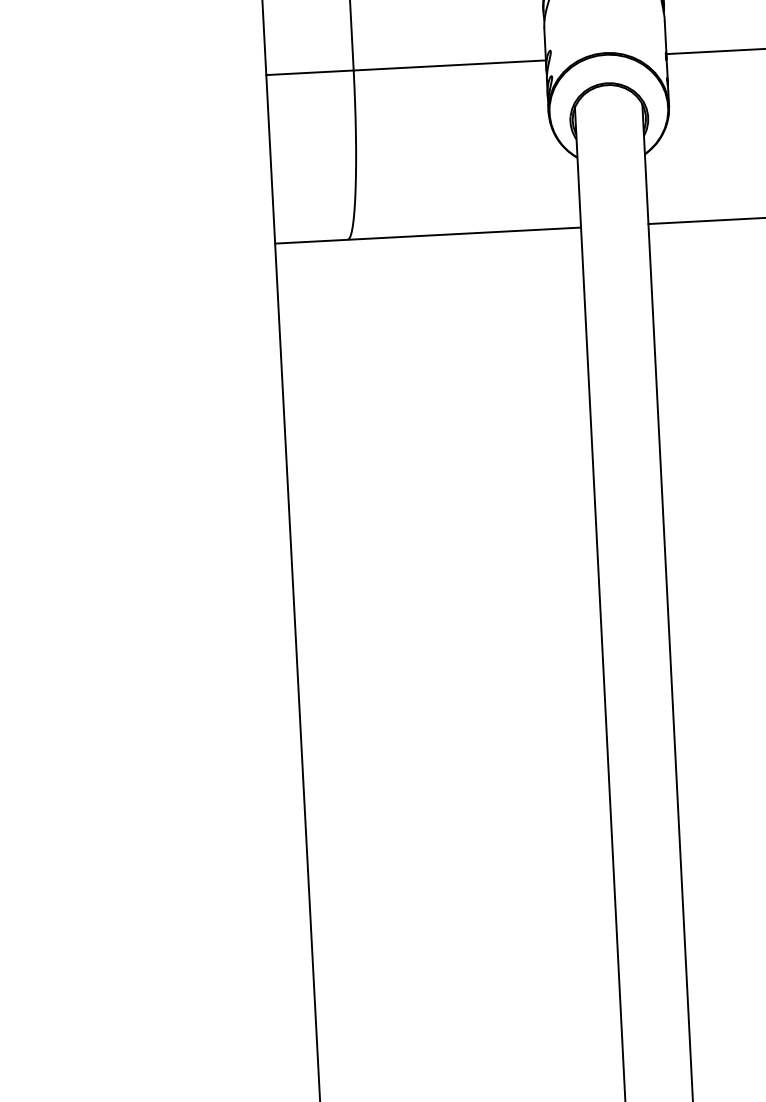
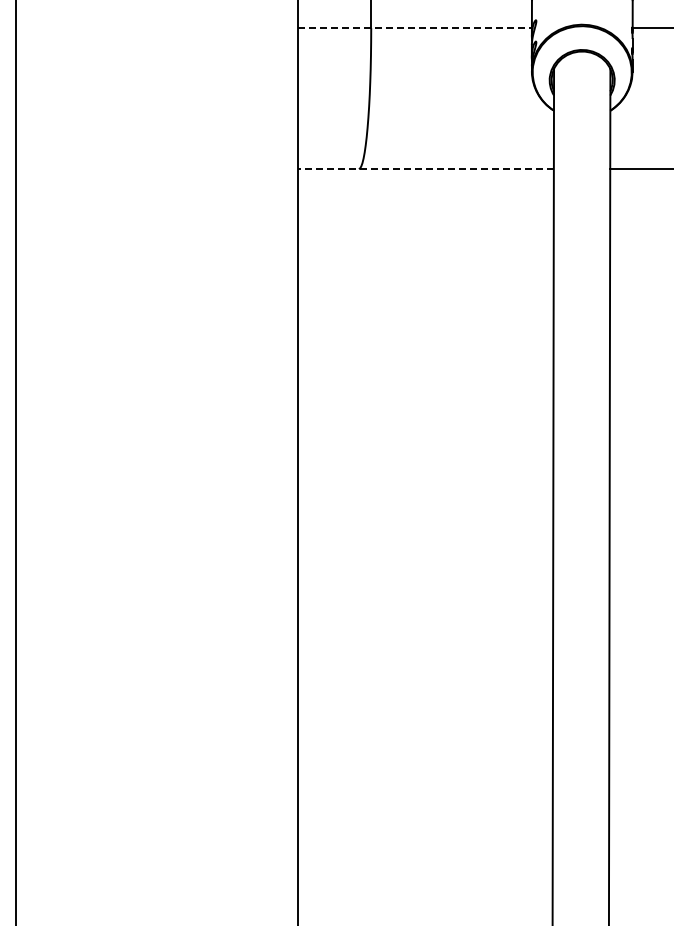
line: (406, 68) -> (415, 28), solid -> dashed
line: (428, 236) -> (426, 169), solid -> dashed

